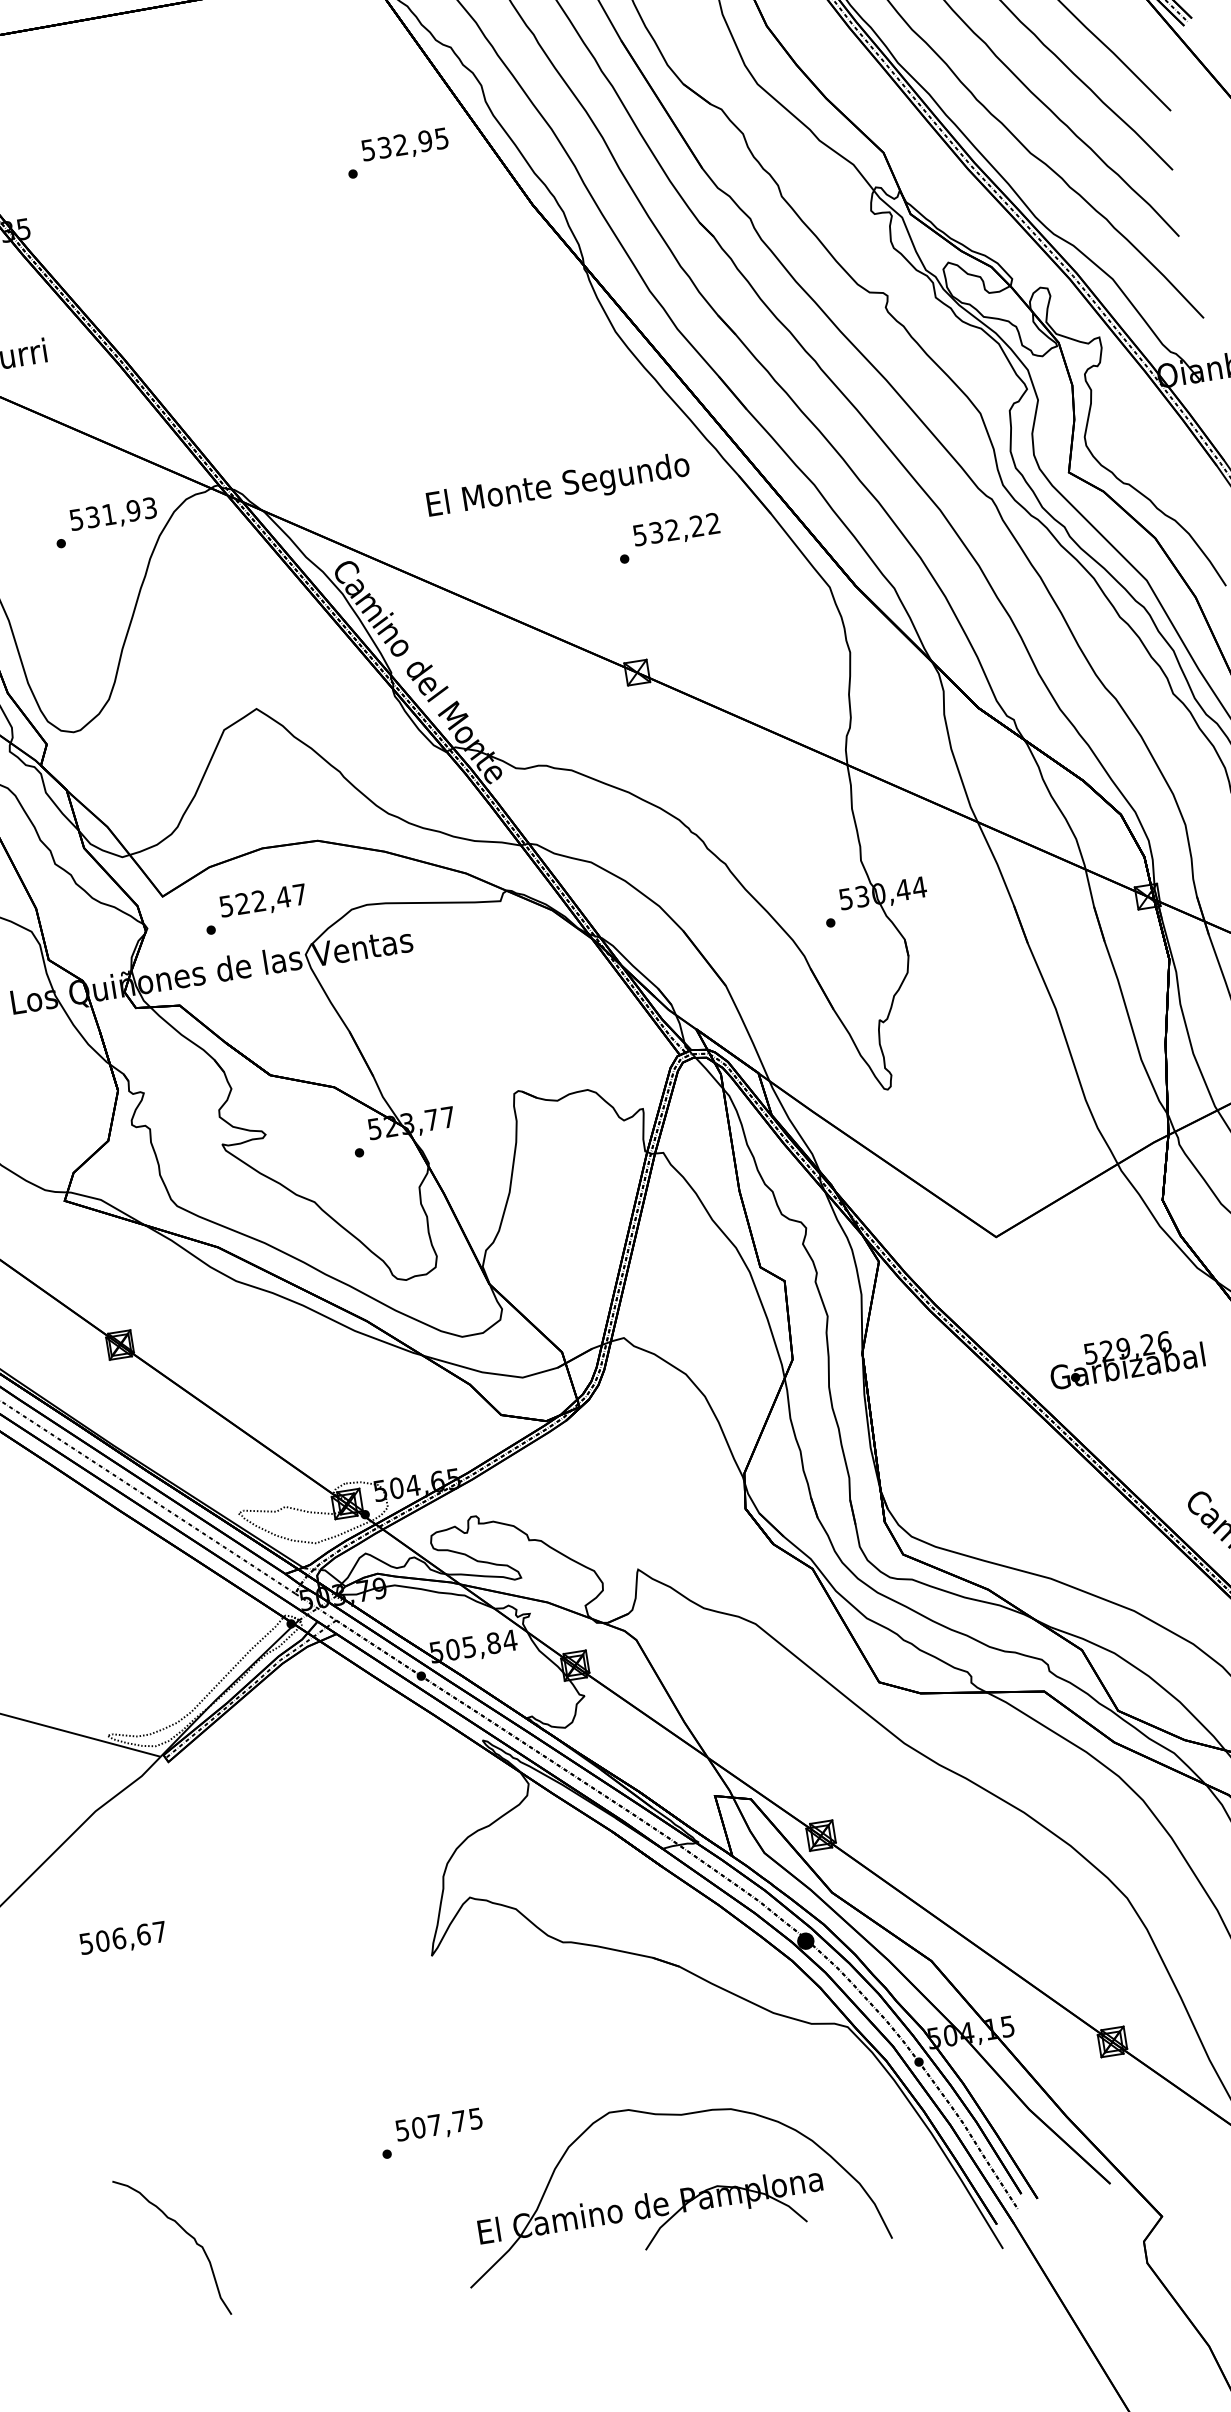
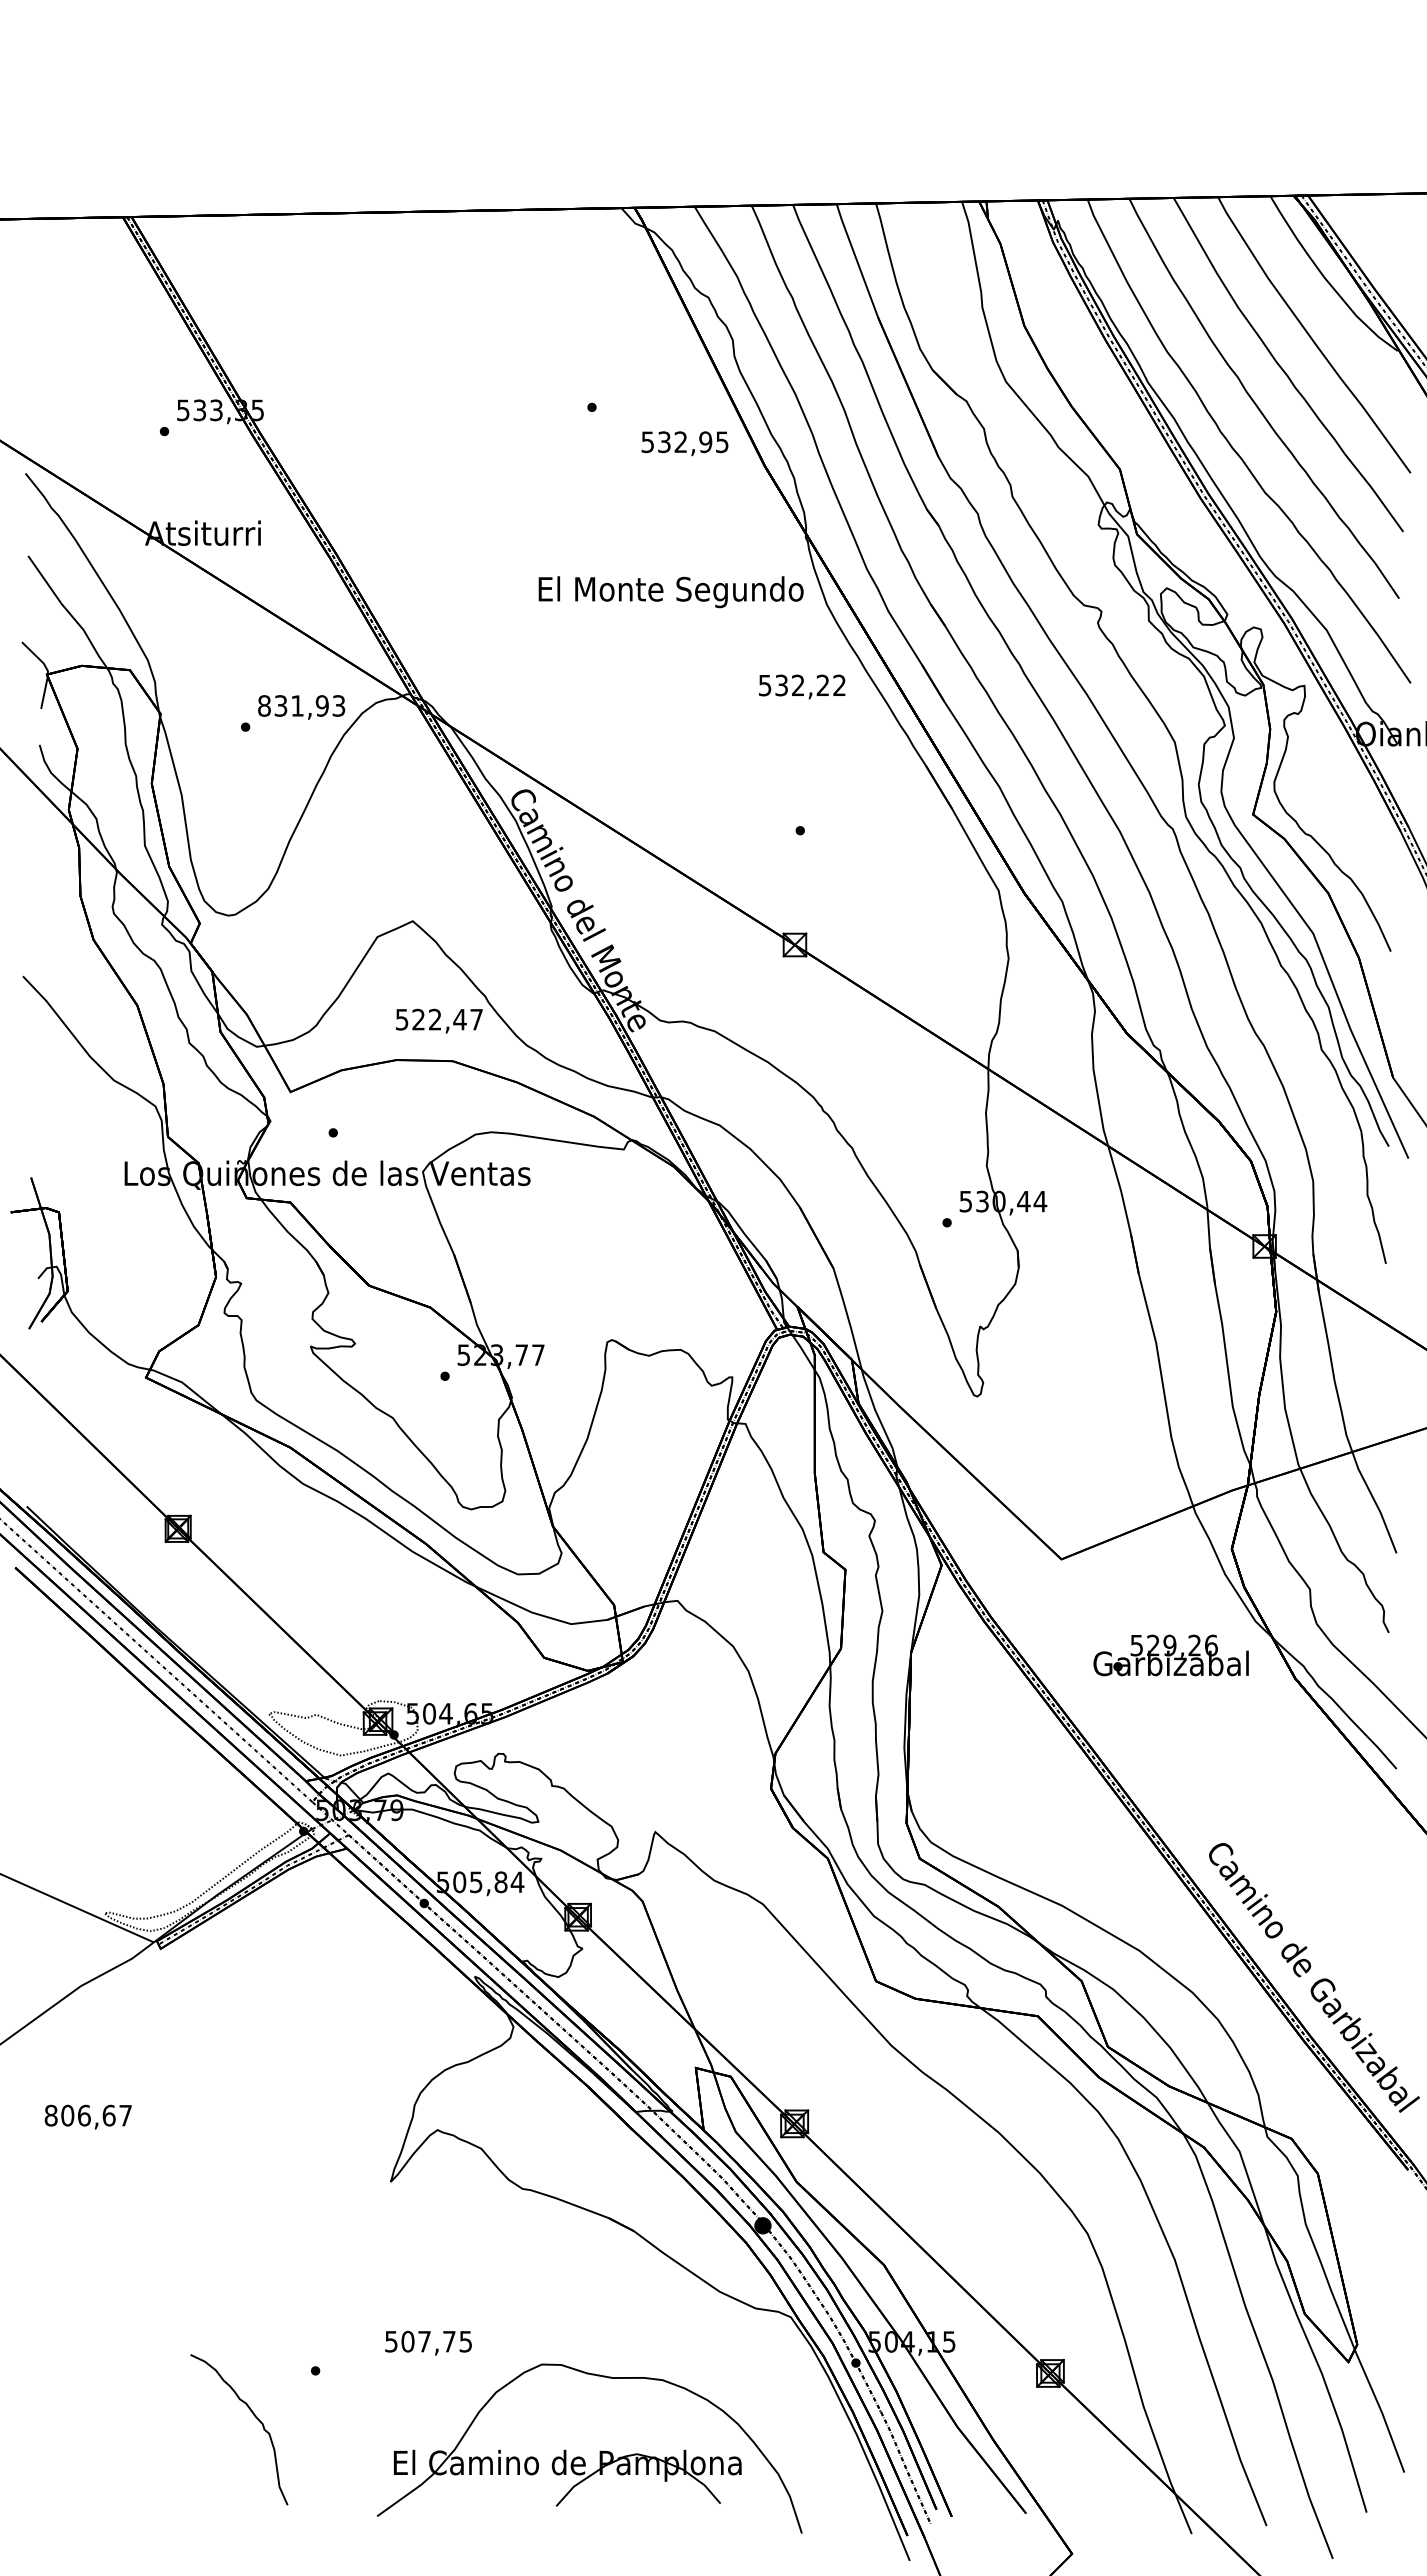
text: (404, 145) -> (684, 443), moved
text: (557, 487) -> (670, 592), moved
text: (76, 519) -> (264, 705), 531,93 -> 831,93
text: (676, 530) -> (802, 686), moved
text: (263, 901) -> (439, 1020), moved
text: (1125, 1358) -> (1170, 1655), moved
text: (85, 1943) -> (50, 2115), 506,67 -> 806,67
text: (439, 2125) -> (428, 2342), moved
curve: (183, 2231) -> (253, 2415), moved

